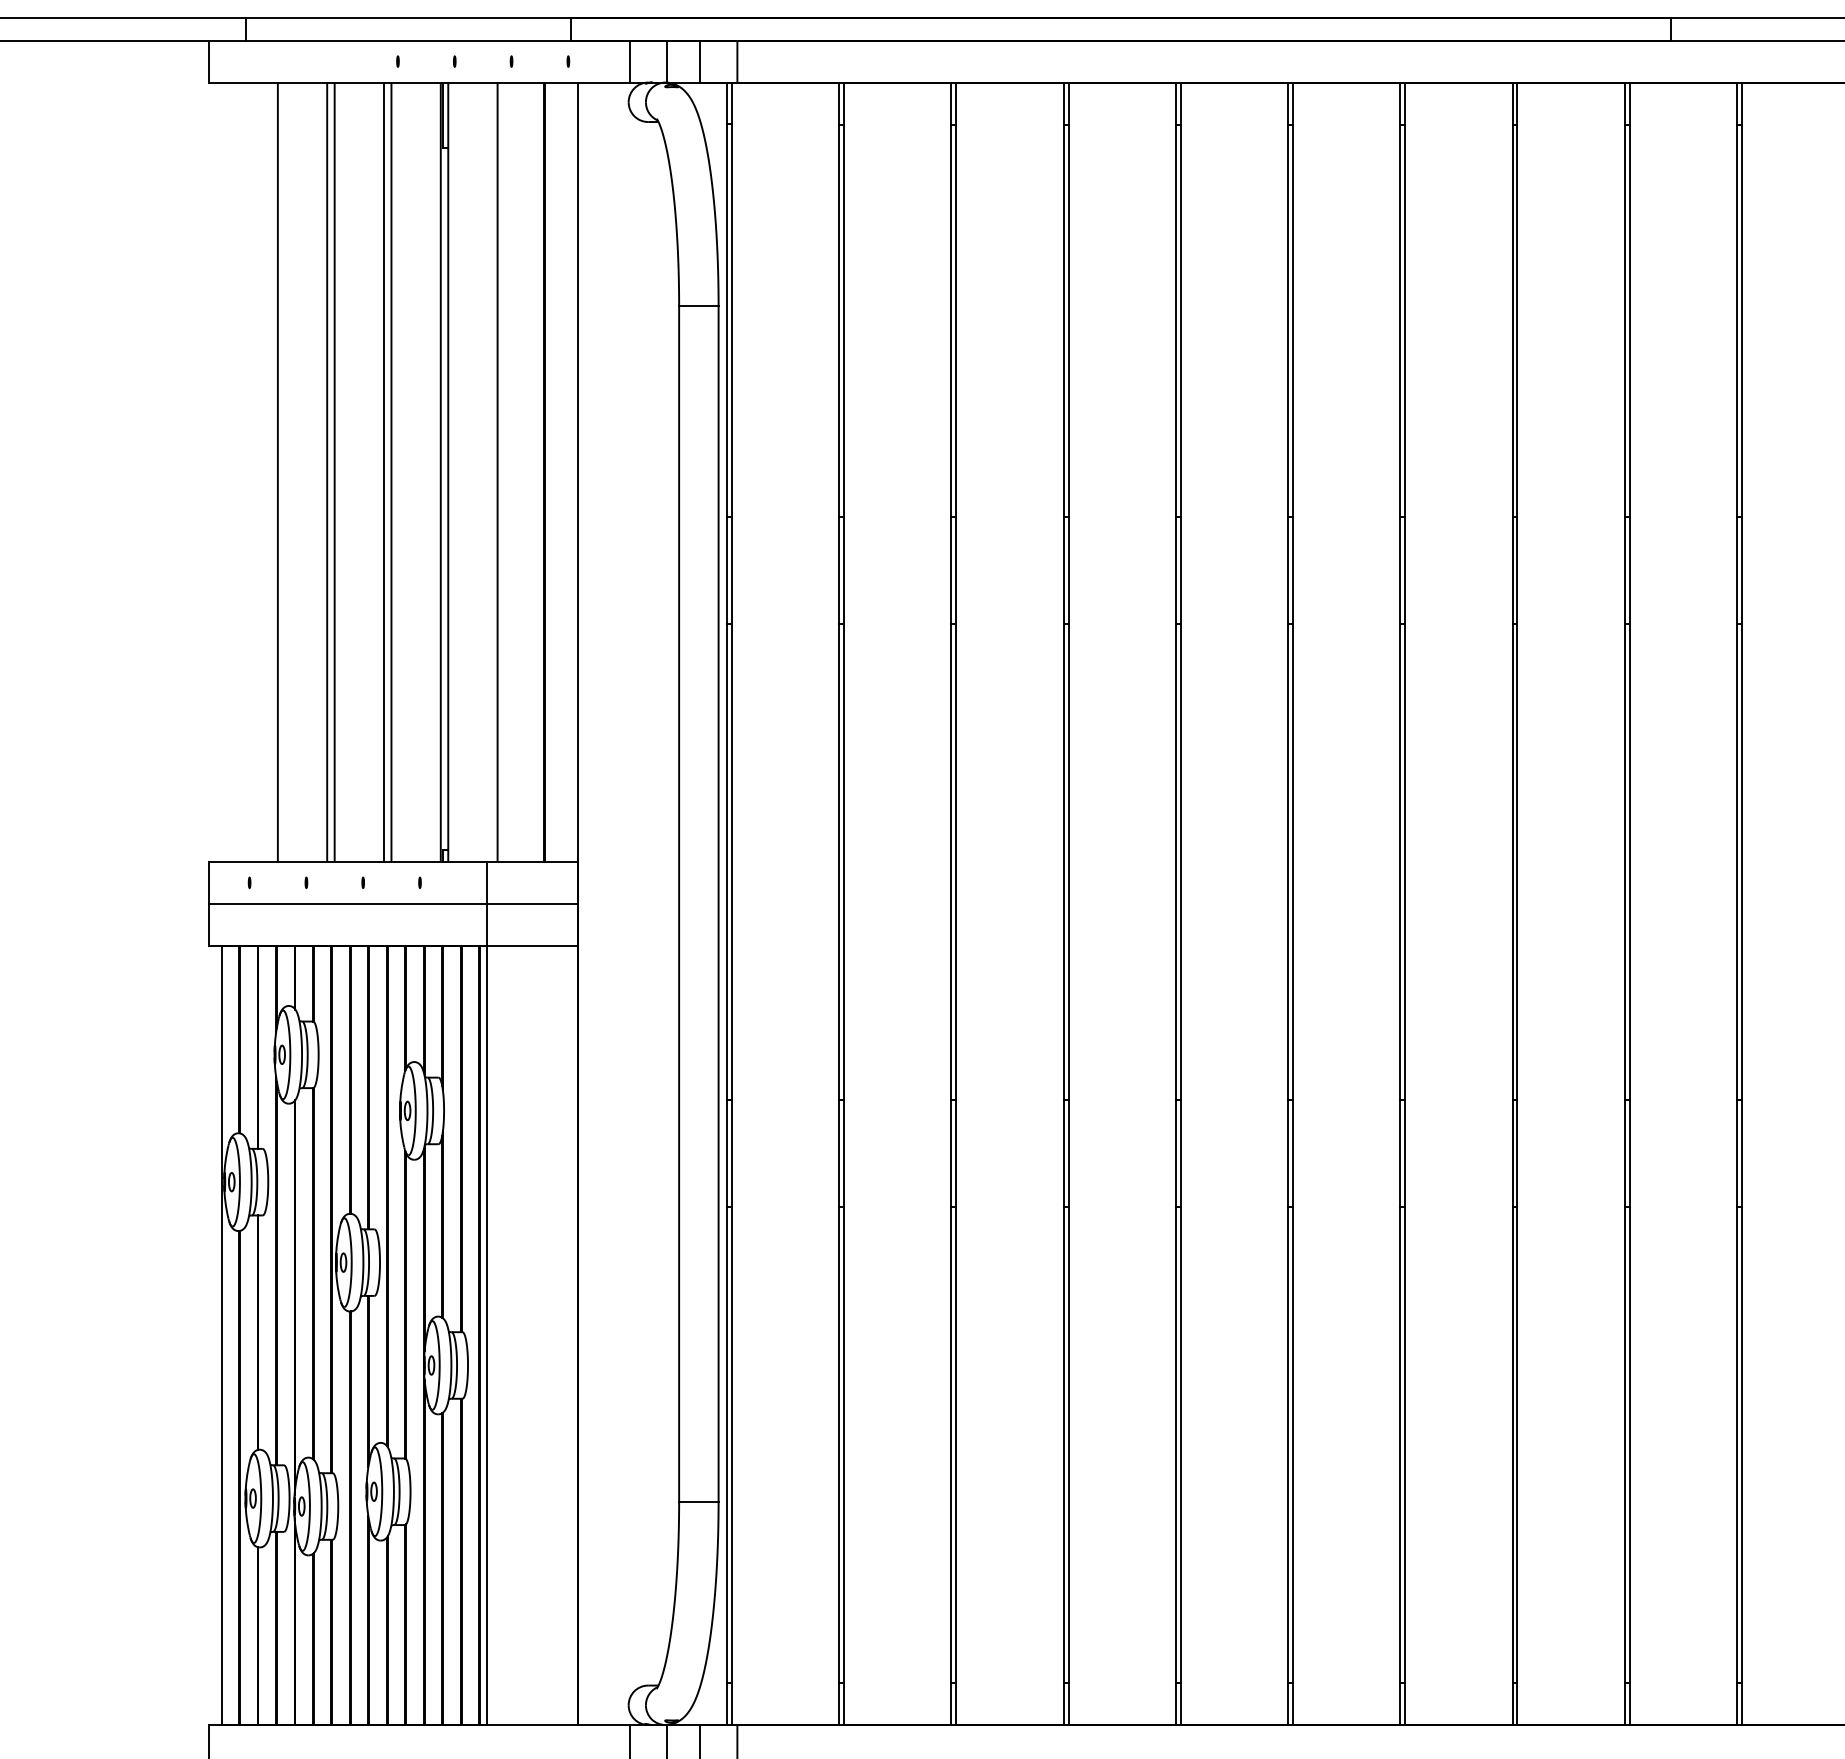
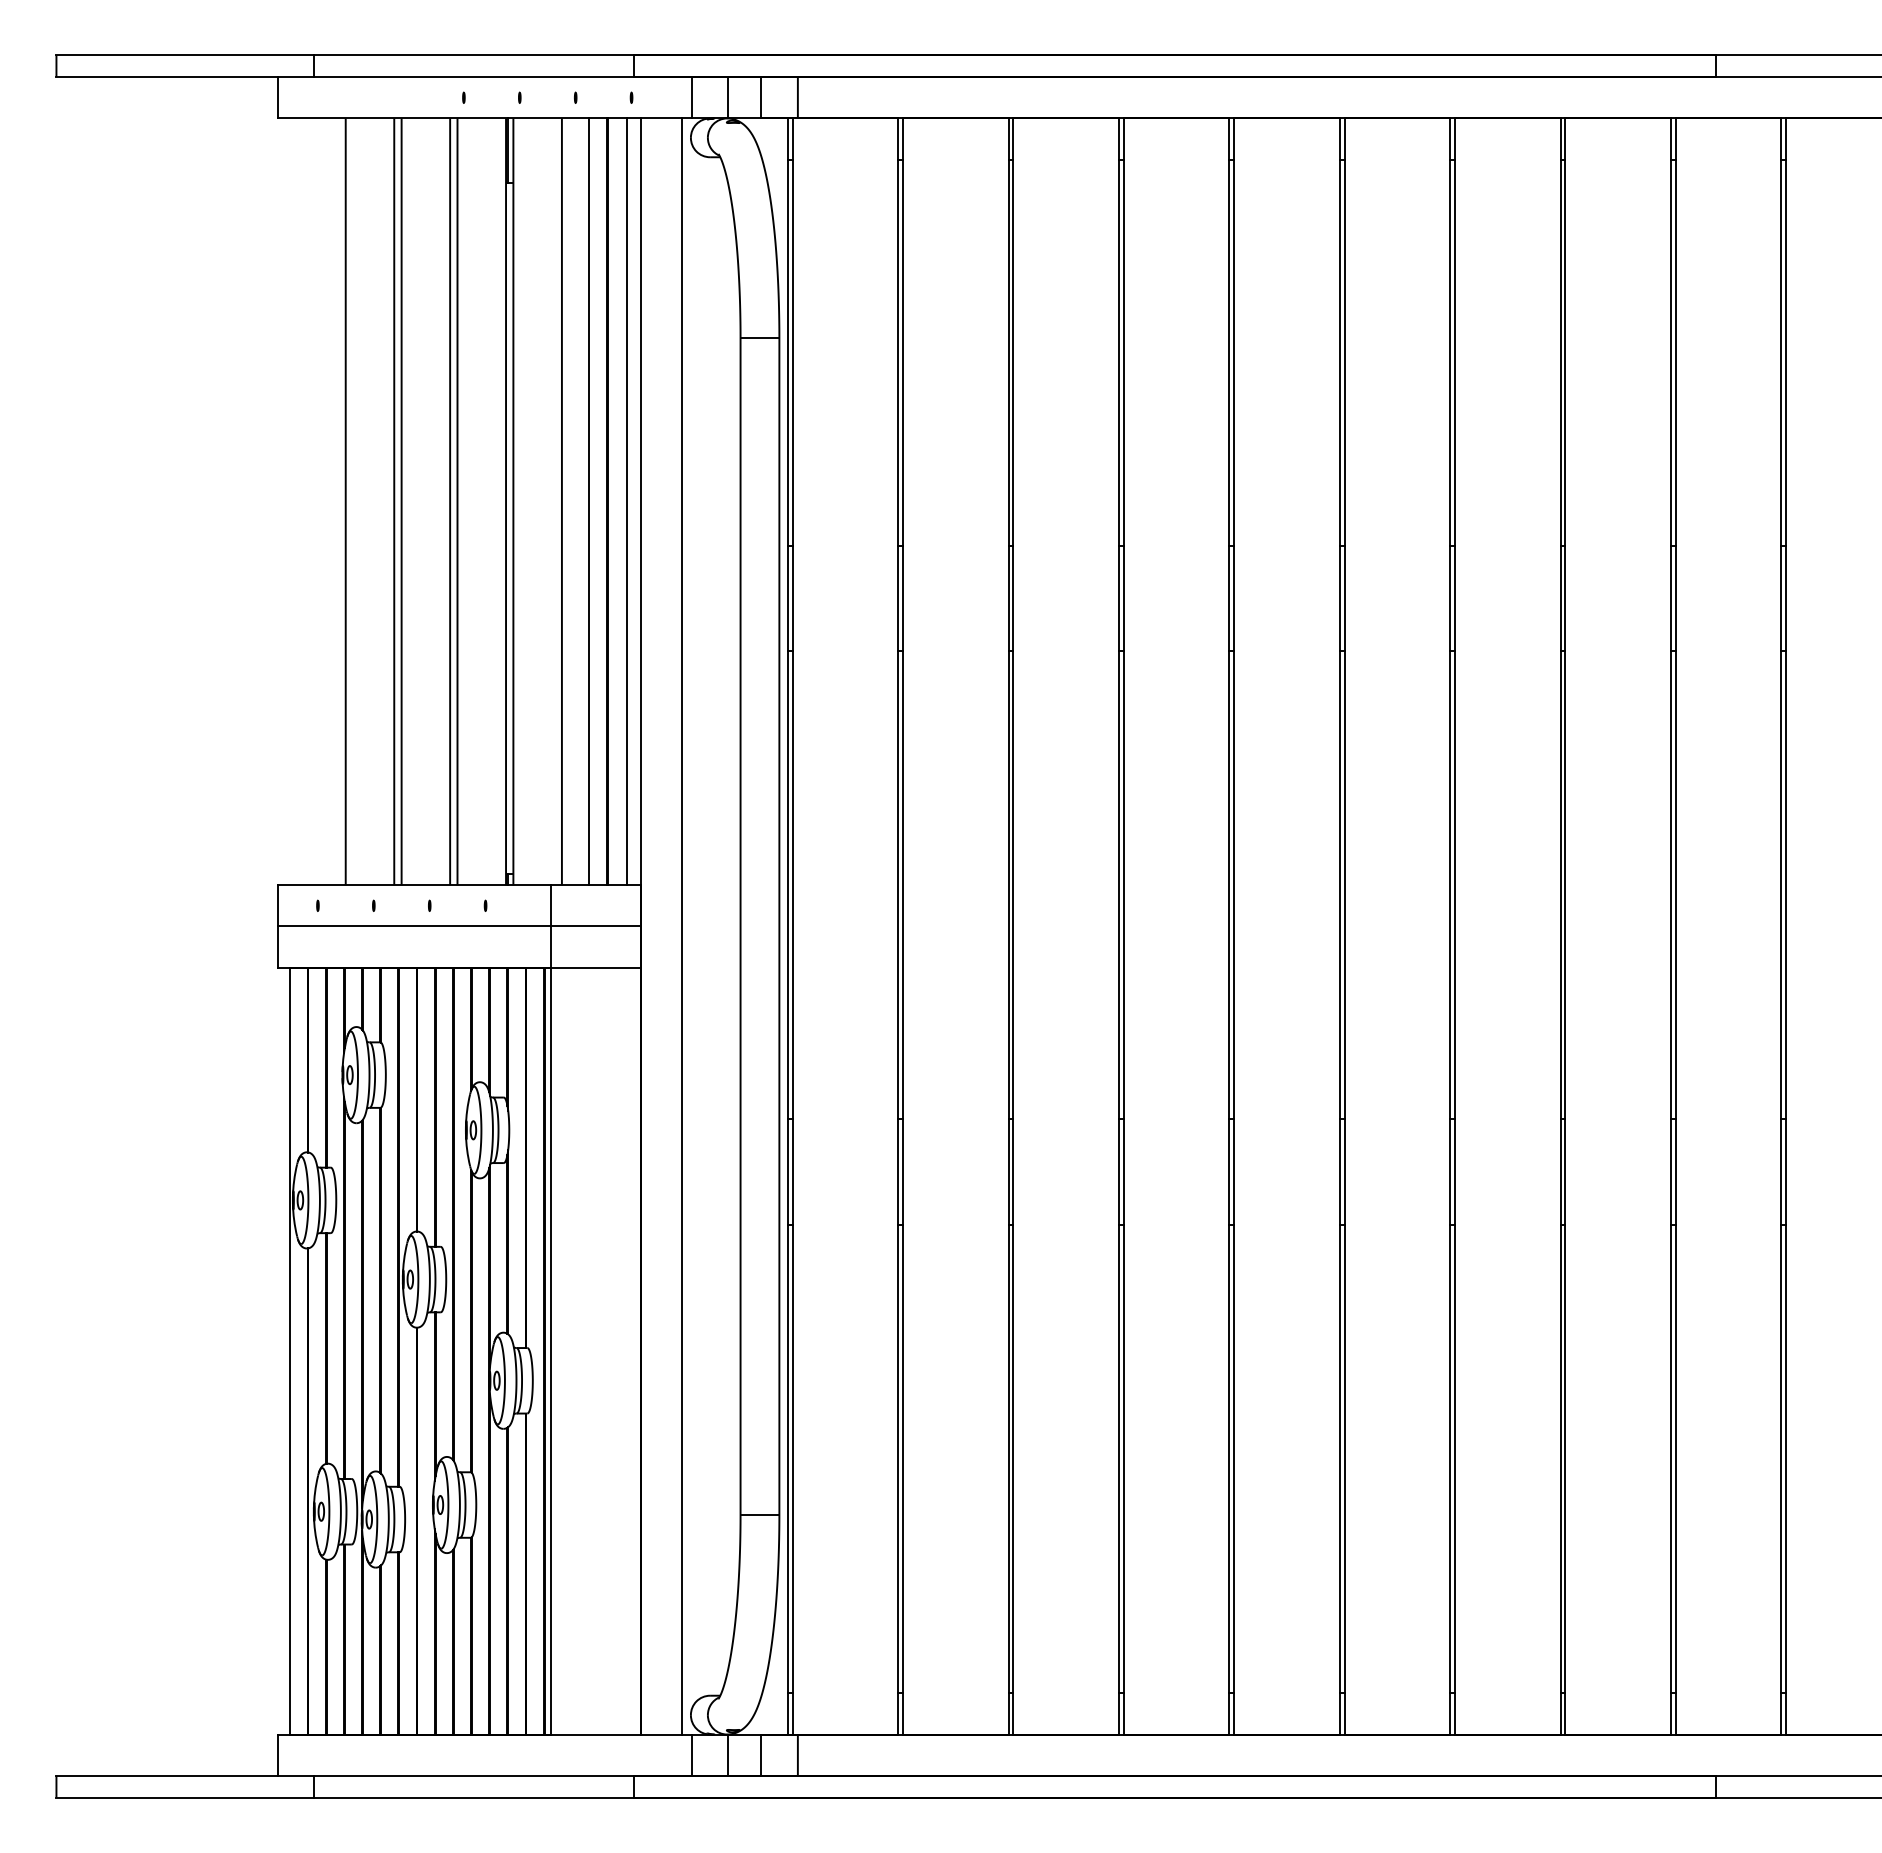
line: (525, 471) -> (589, 501), added
line: (563, 471) -> (626, 501), added
line: (620, 903) -> (682, 926), added

